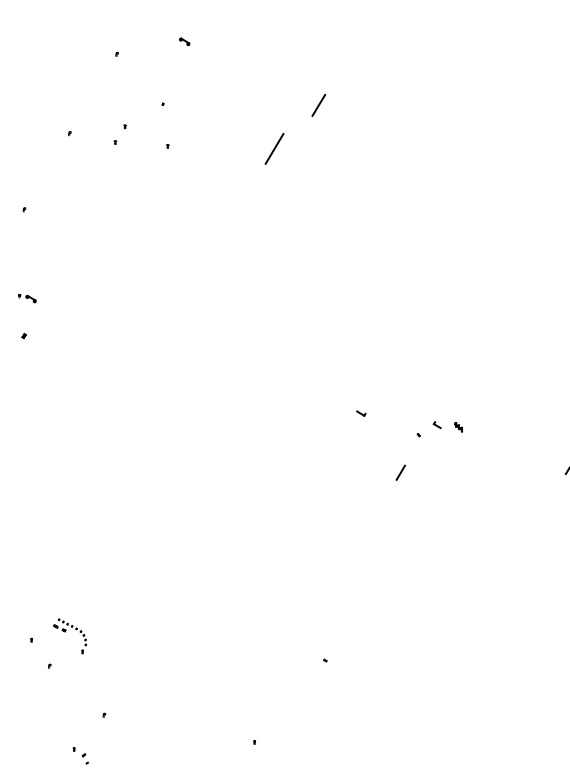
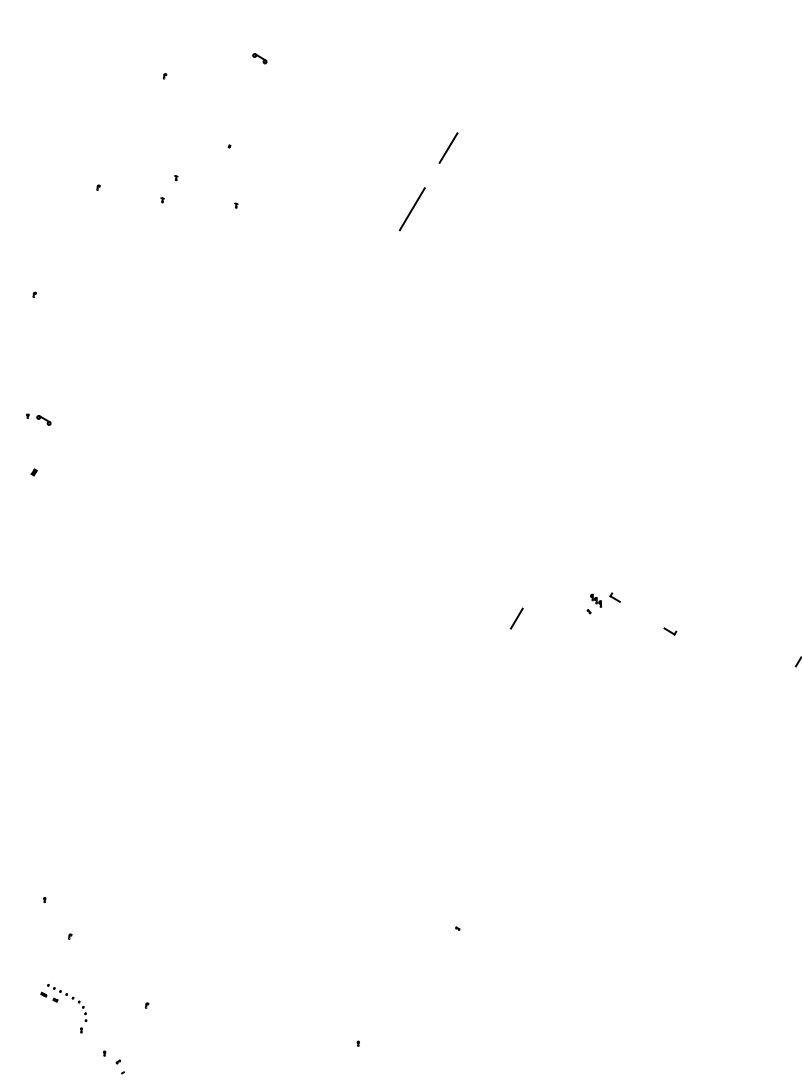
line: (273, 149) -> (411, 209), moved
part: (361, 413) -> (670, 631), moved
part: (458, 427) -> (595, 600), moved
line: (400, 472) -> (516, 618), moved
part: (65, 632) -> (57, 1002), moved

